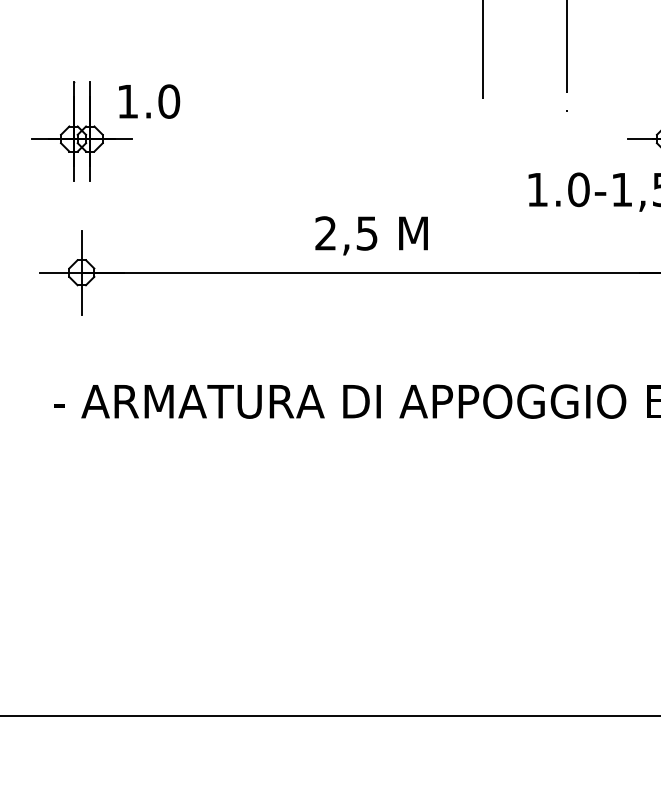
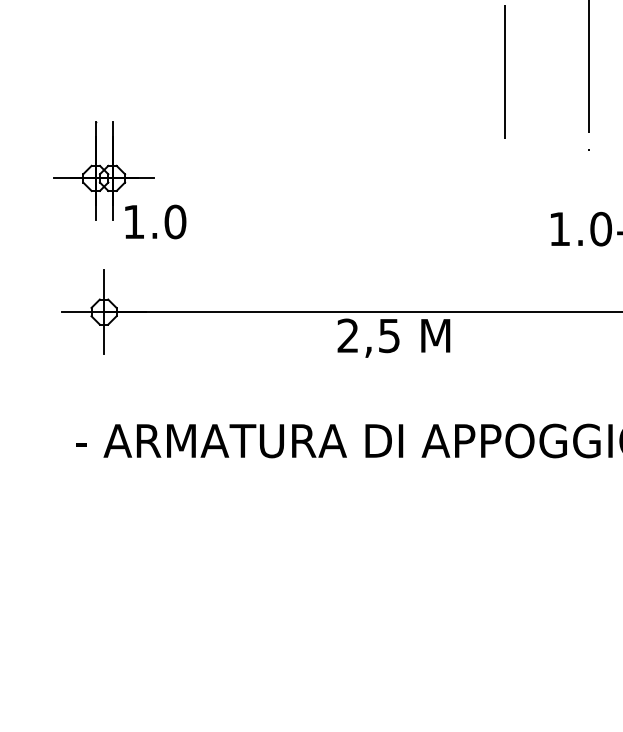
text: (149, 101) -> (155, 221), moved
text: (371, 235) -> (393, 337), moved

